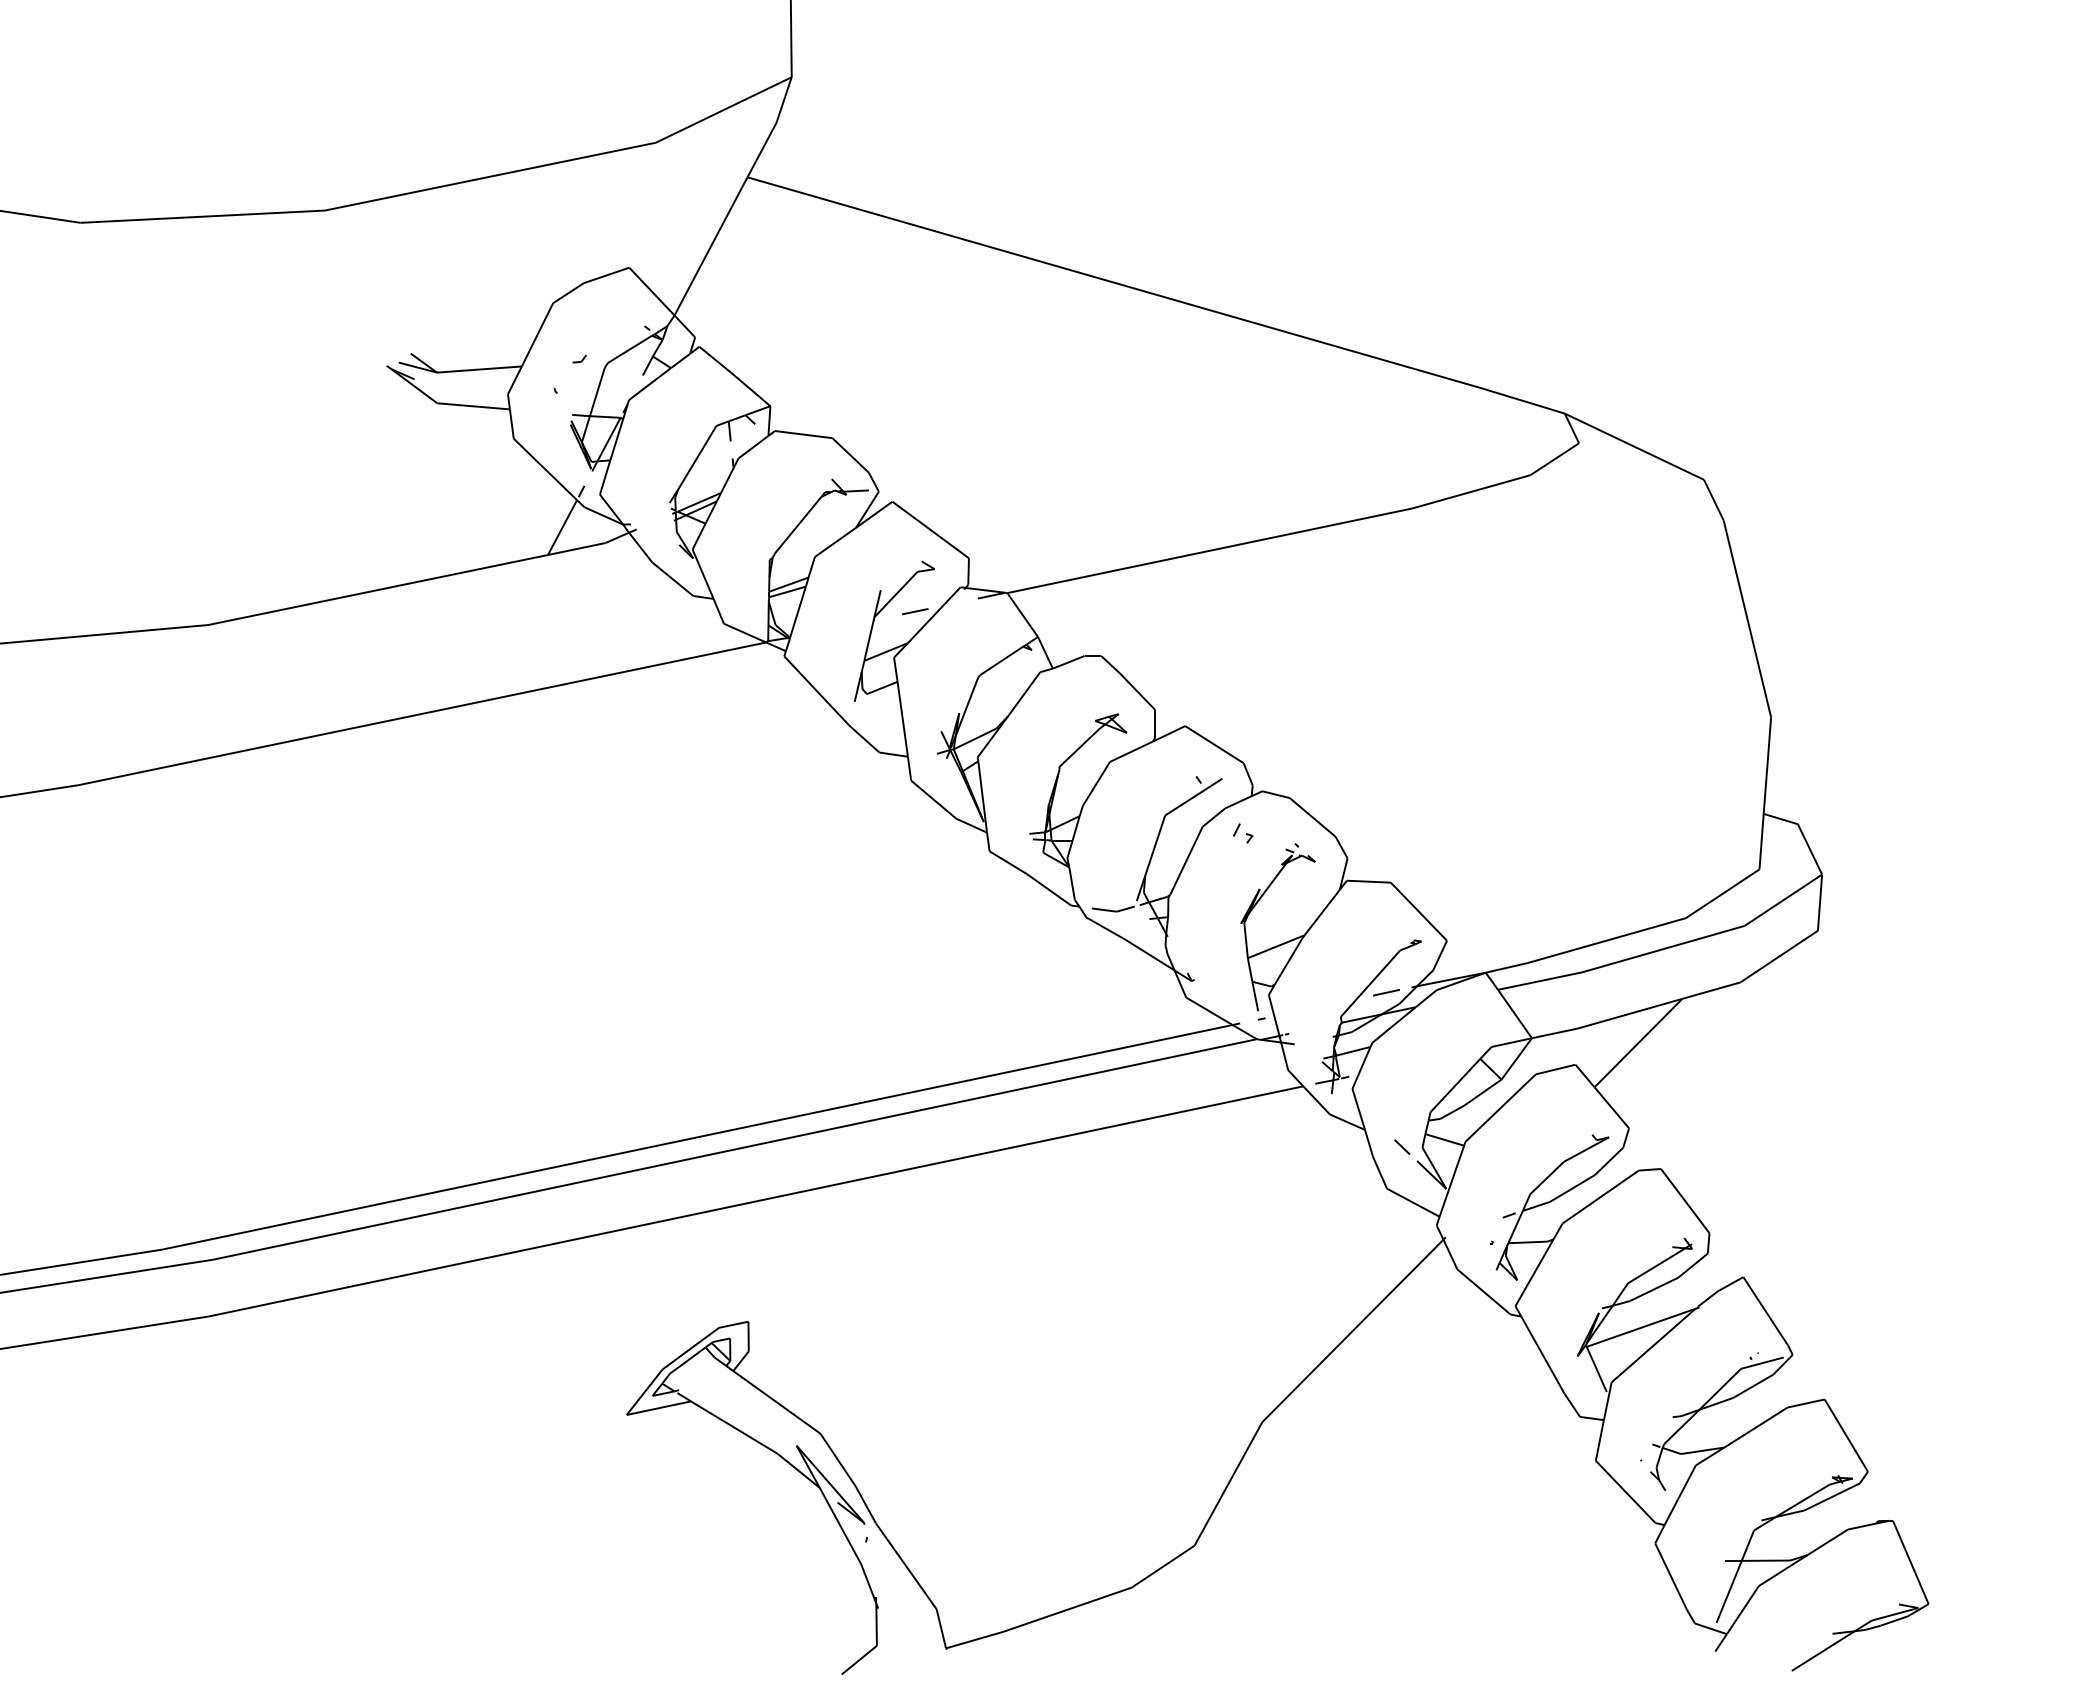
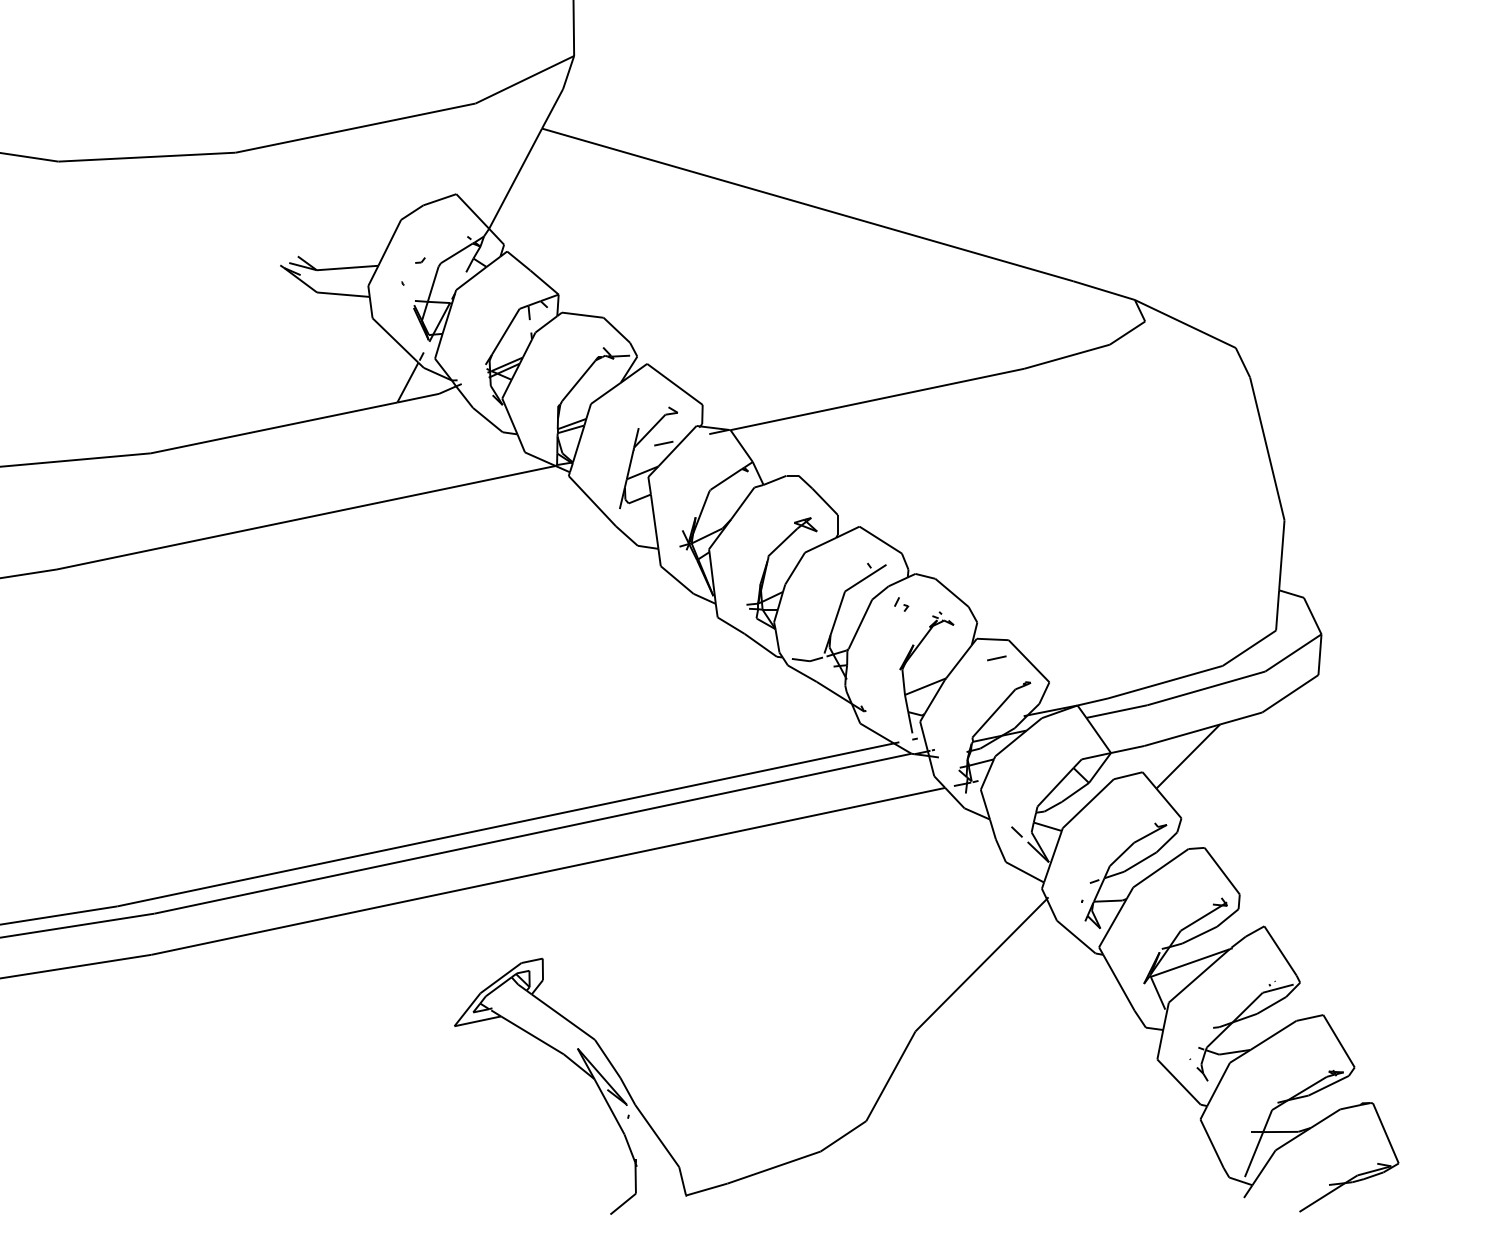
line: (1386, 992) -> (996, 658), moved

